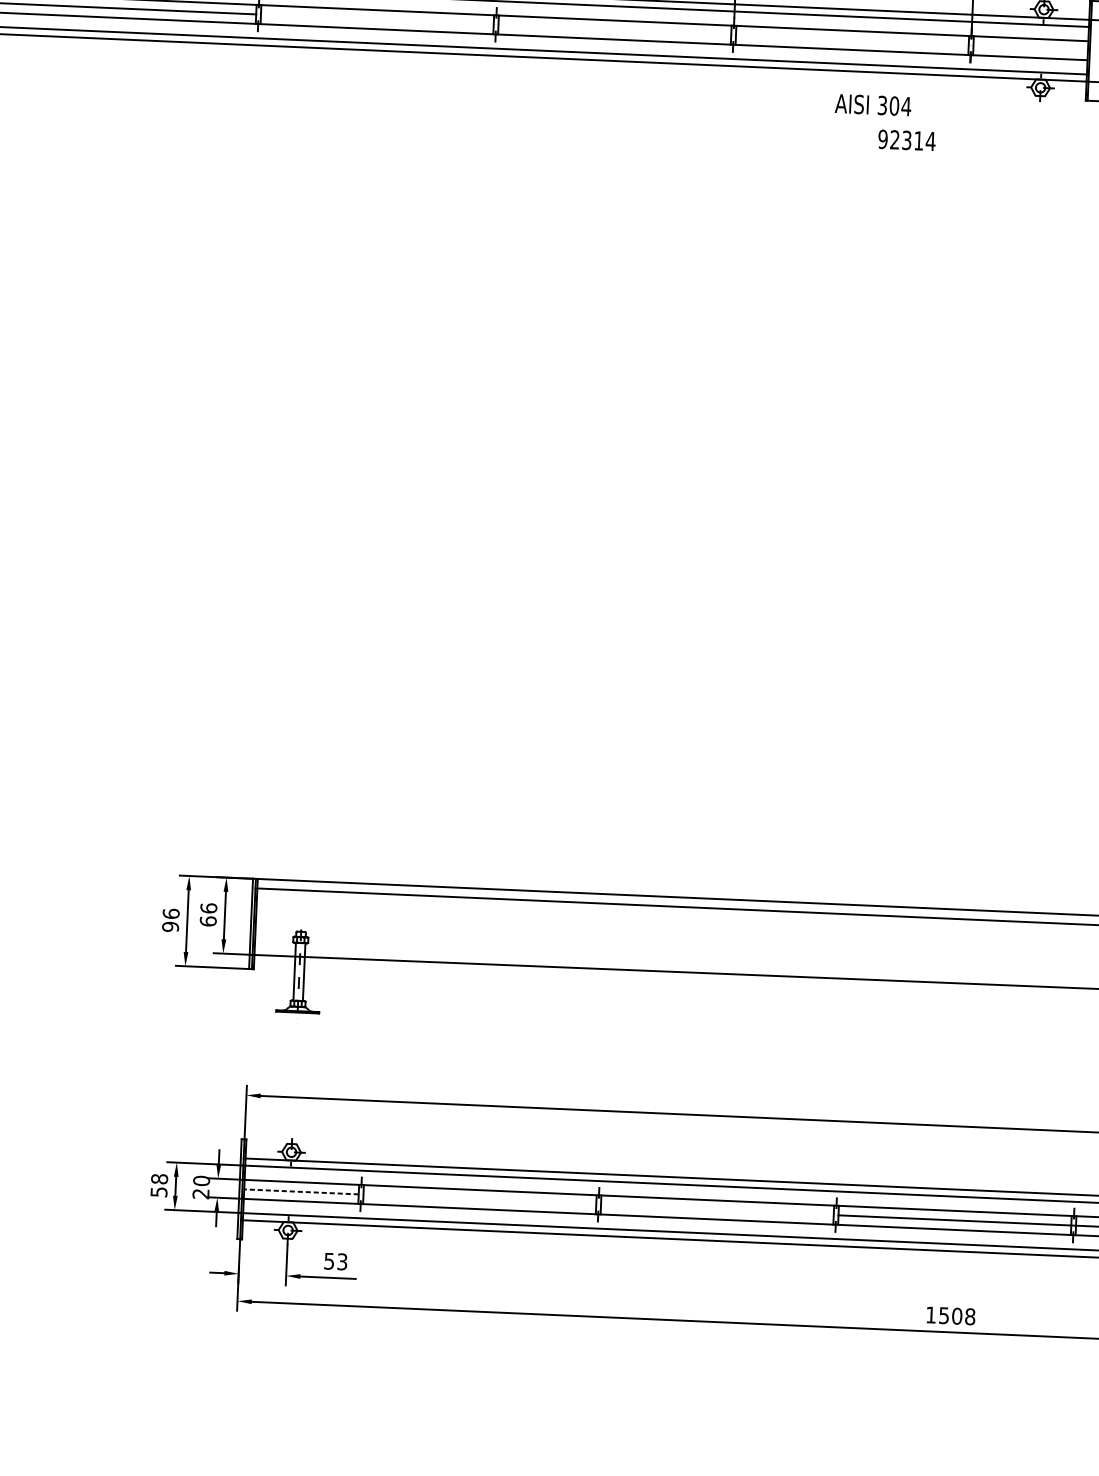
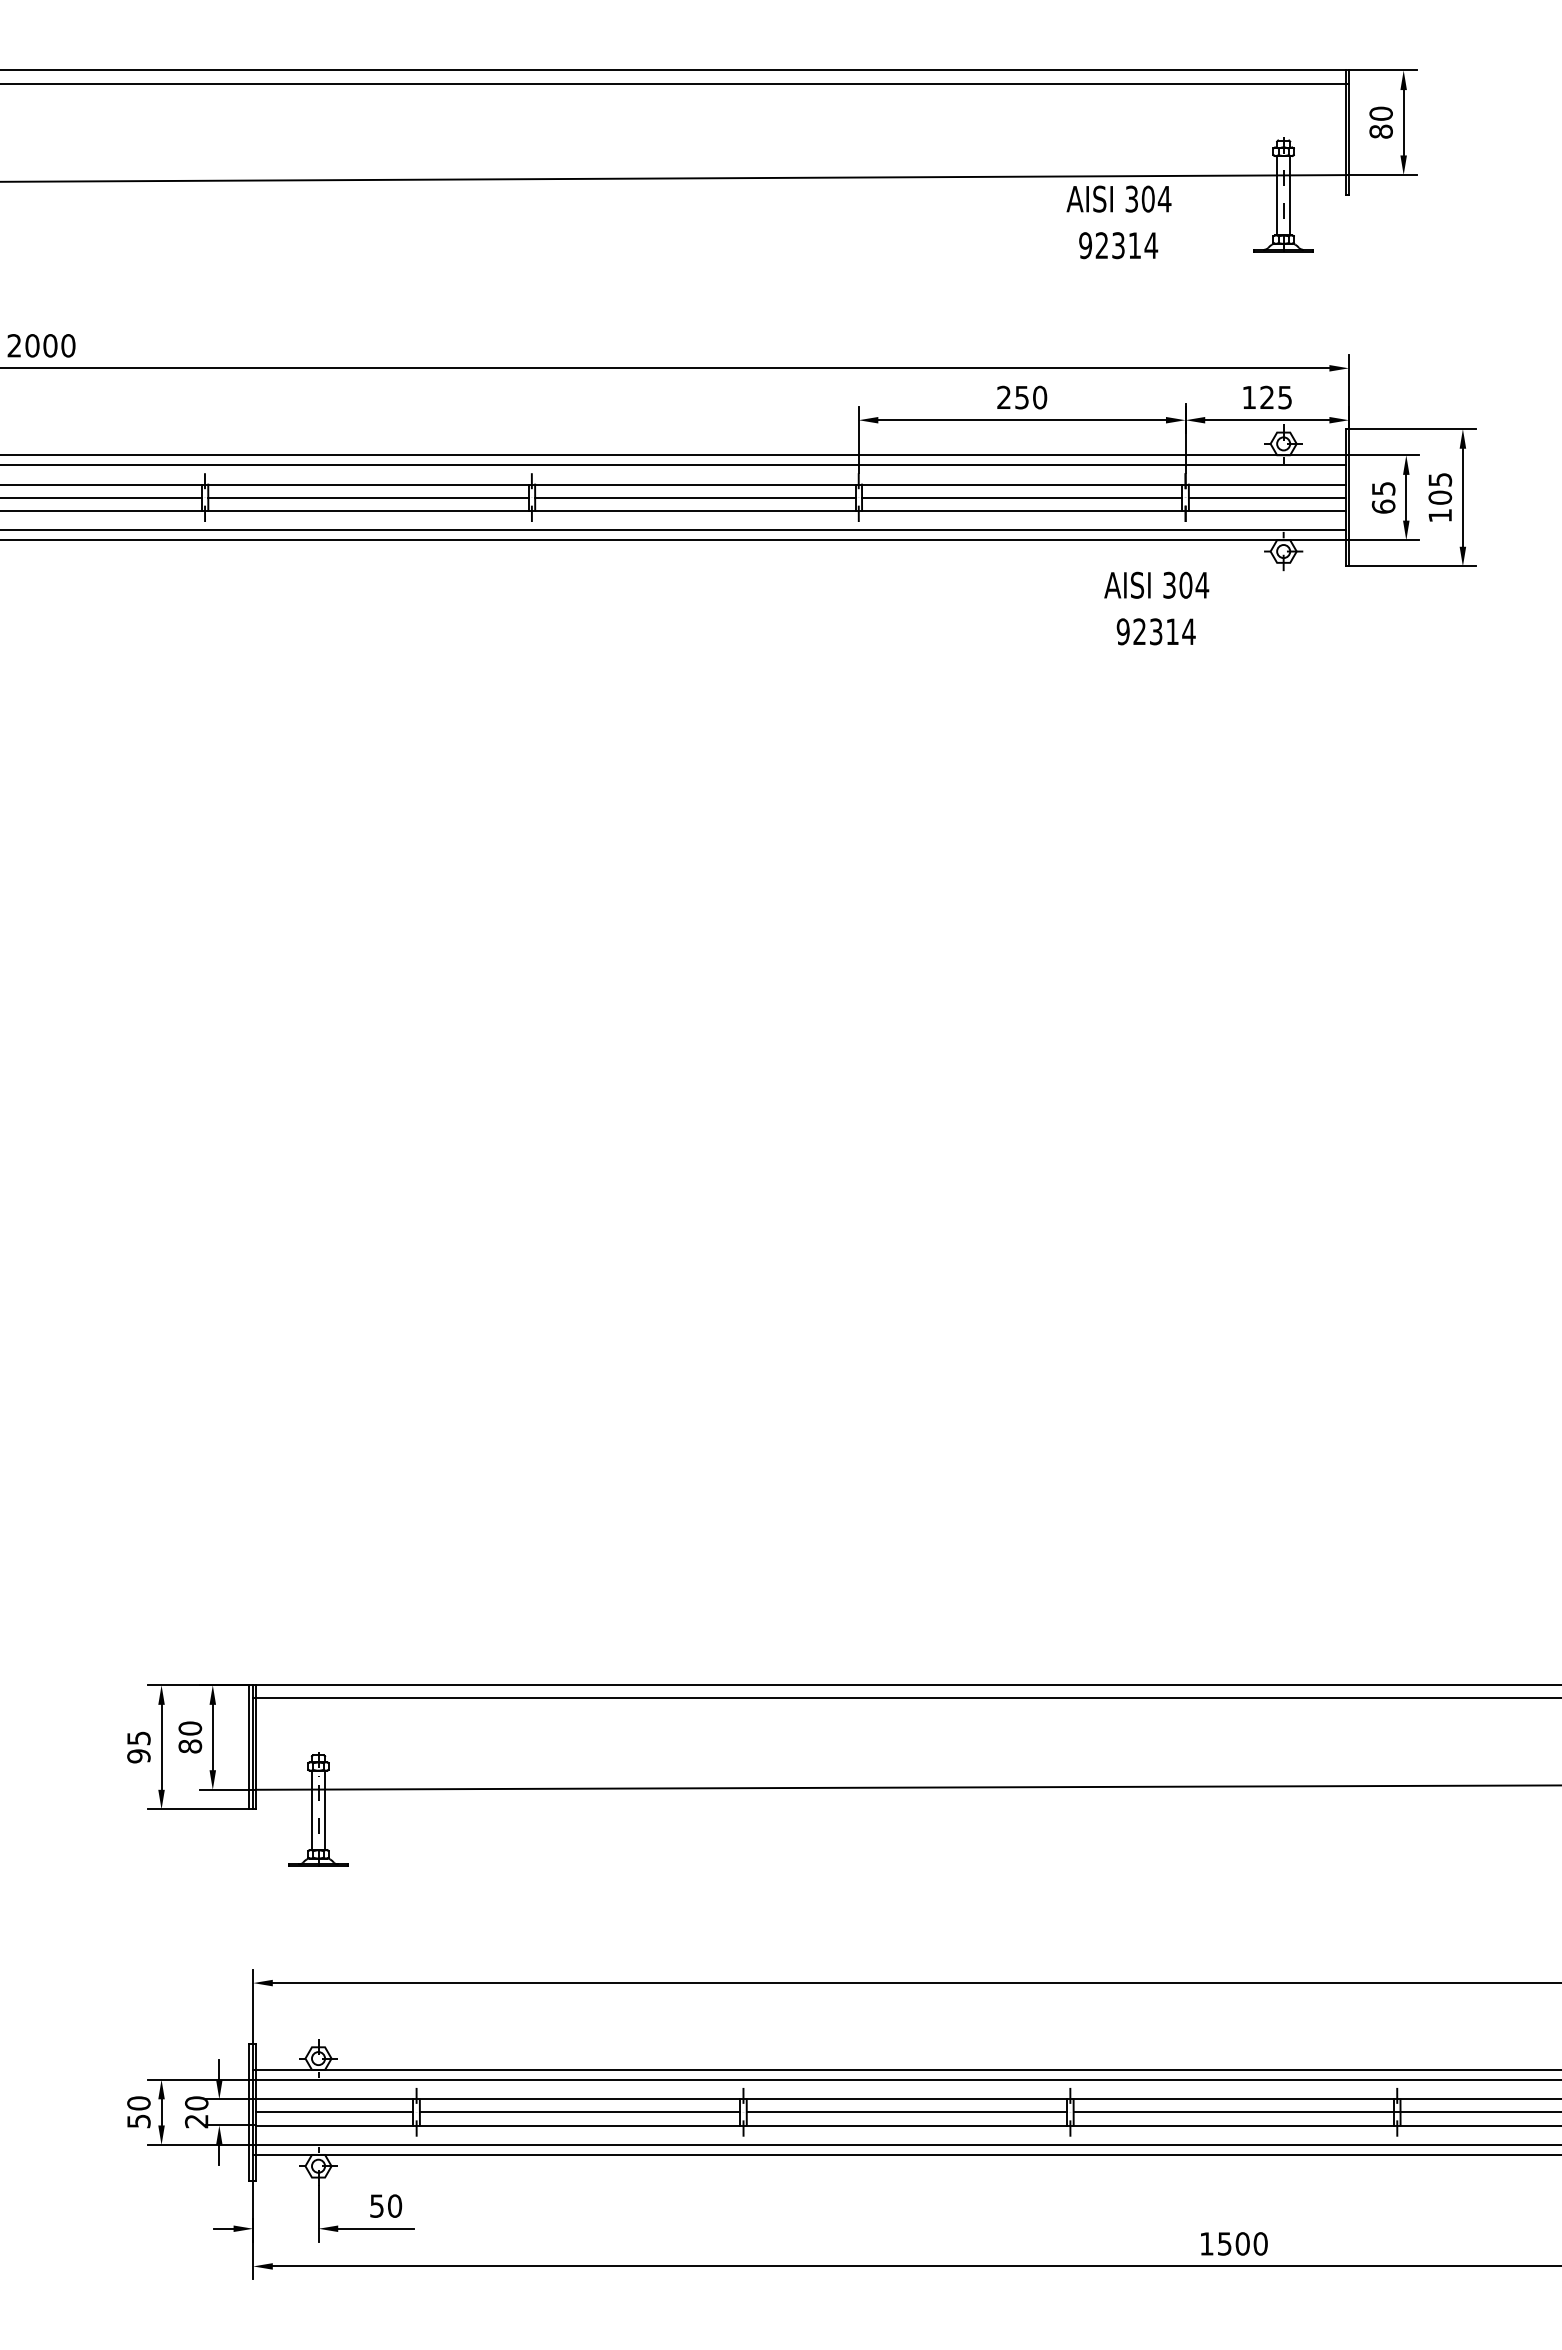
line: (377, 19) -> (368, 497), added
line: (614, 29) -> (695, 497), added
line: (852, 40) -> (1022, 497), added
line: (1030, 48) -> (1267, 497), added
text: (873, 104) -> (1156, 584), moved
text: (906, 140) -> (1155, 631), moved
text: (170, 913) -> (138, 1738), 96 -> 95
text: (207, 914) -> (189, 1737), 66 -> 80
text: (159, 1179) -> (138, 2103), 58 -> 50
line: (301, 1191) -> (334, 2112), dashed -> solid
line: (479, 1199) -> (579, 2112), added
line: (717, 1210) -> (906, 2112), added
text: (342, 1261) -> (395, 2205), 53 -> 50
text: (970, 1316) -> (1260, 2243), 1508 -> 1500

